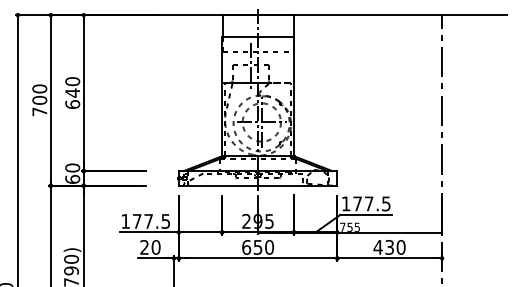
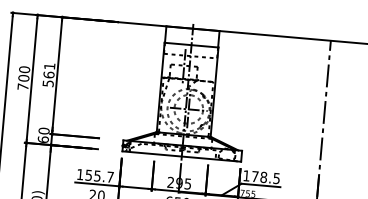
text: (72, 92) -> (48, 74), 640 -> 561
text: (368, 203) -> (263, 177), 177.5 -> 178.5
text: (151, 221) -> (99, 176), 177.5 -> 155.7

